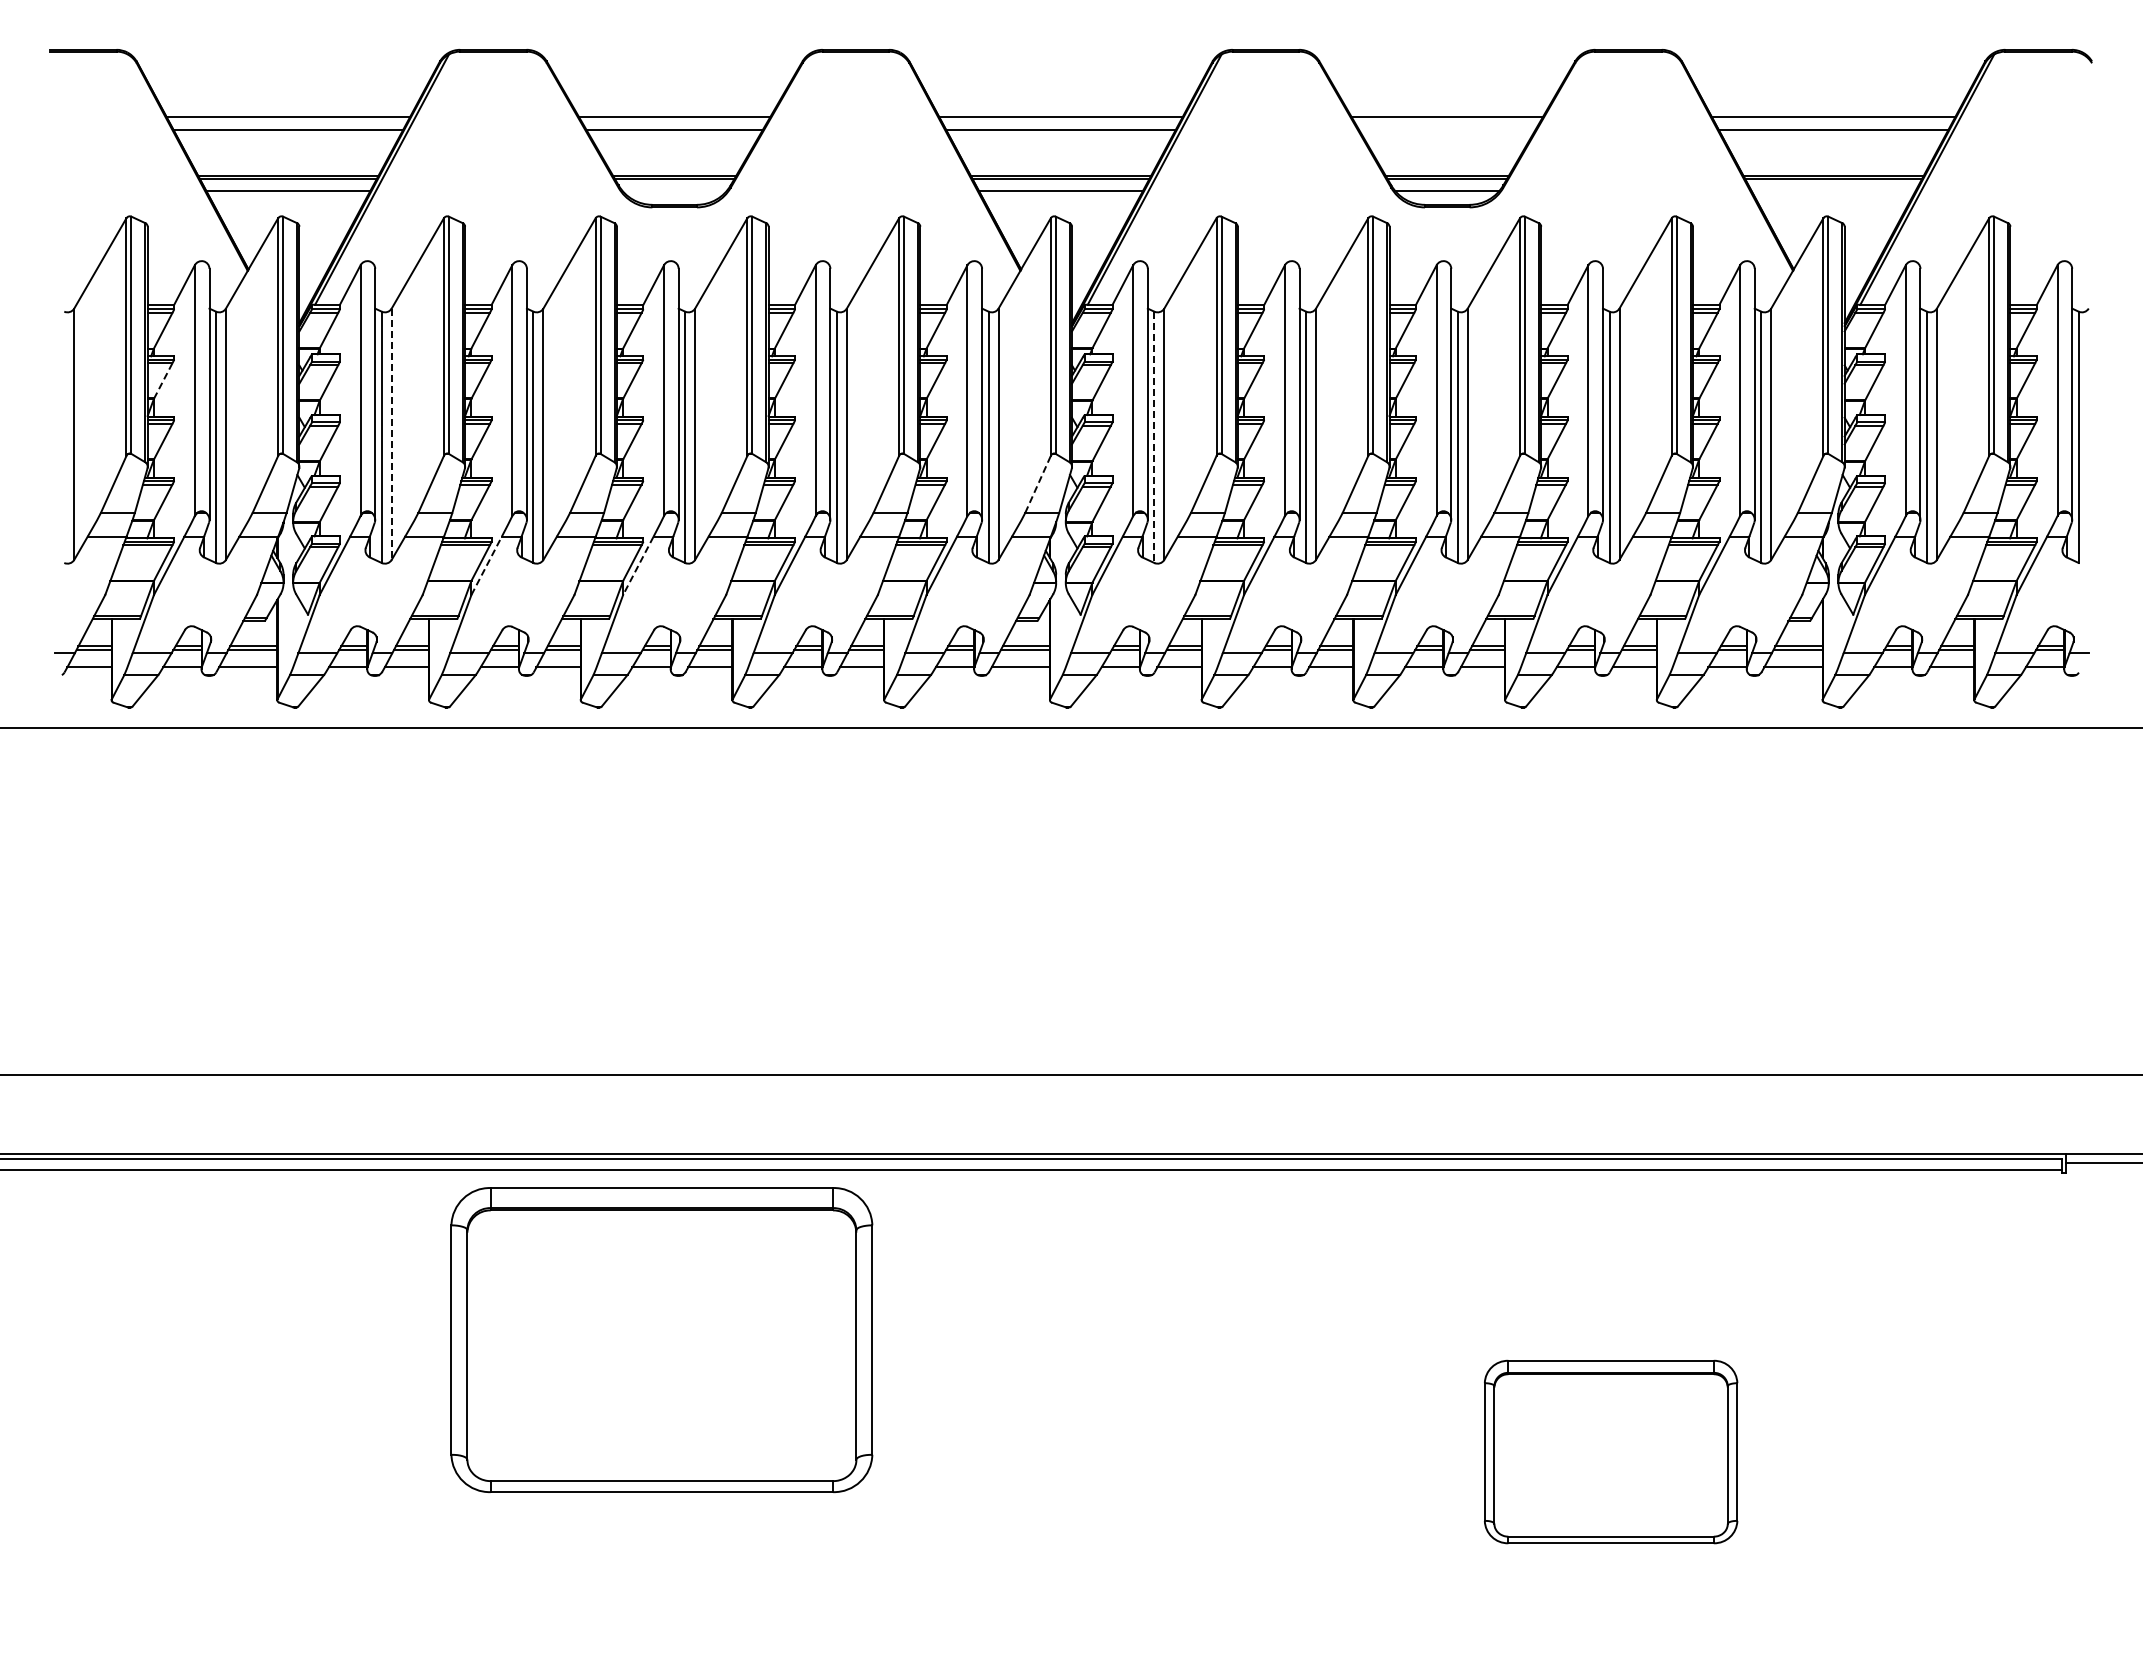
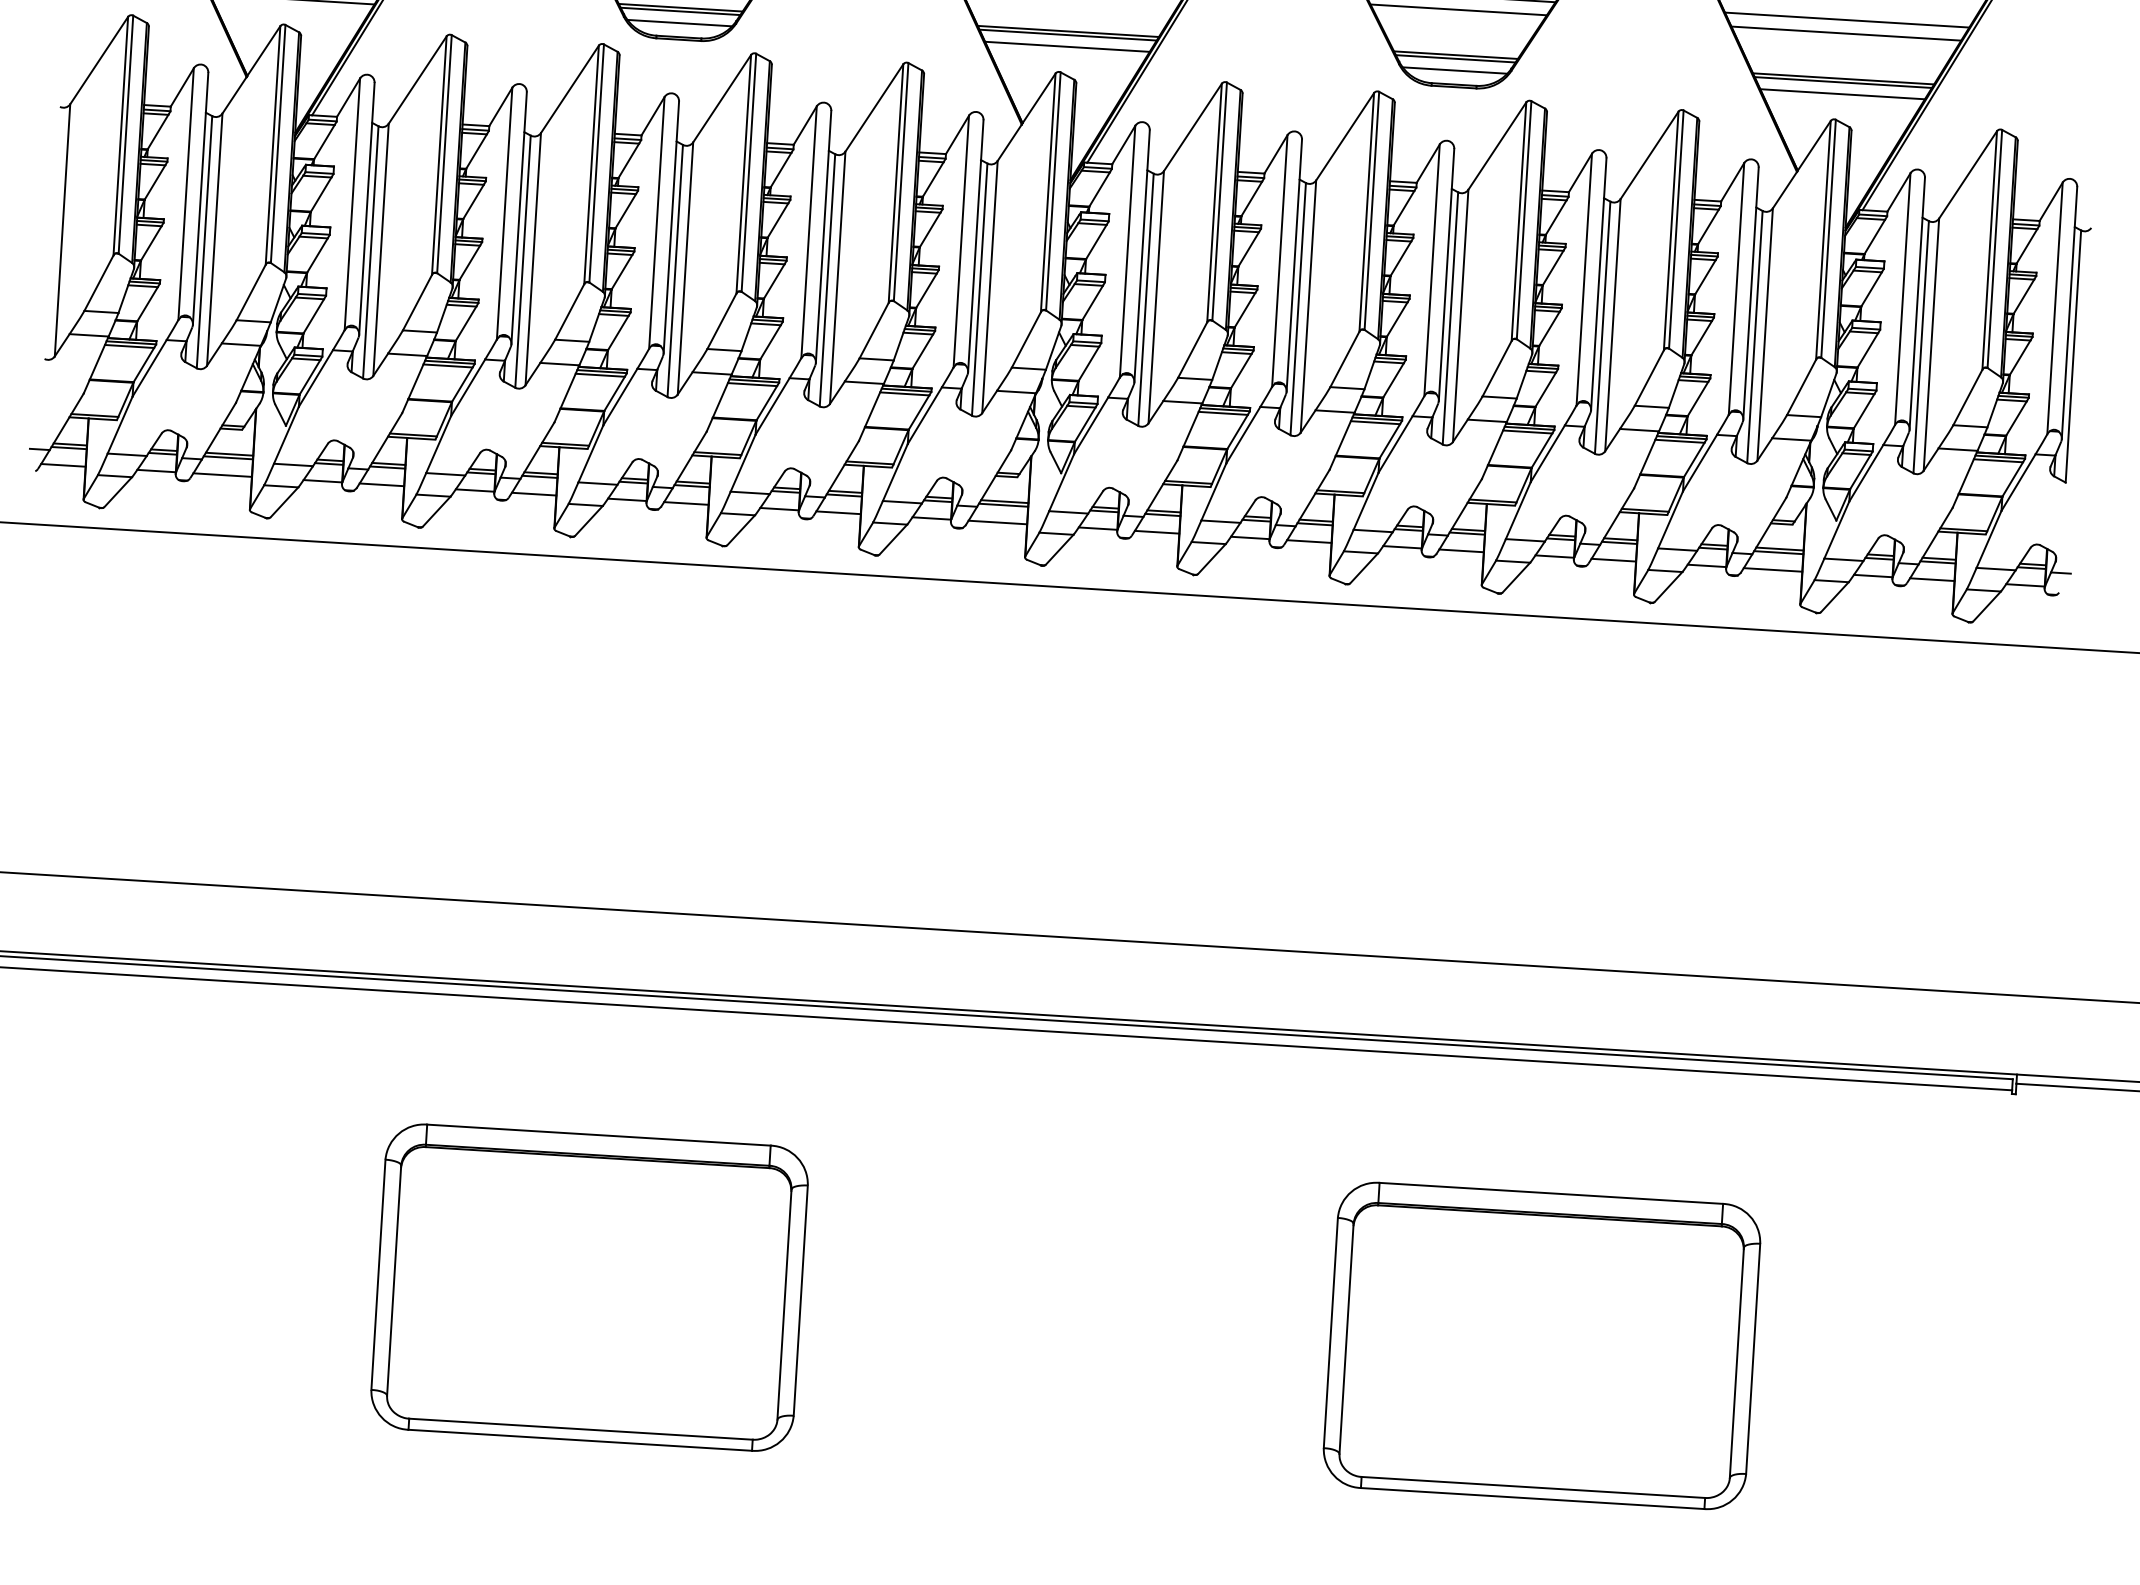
line: (1447, 130) -> (1458, 9), added
line: (674, 190) -> (679, 22), added
line: (1833, 190) -> (1842, 93), added
line: (163, 380) -> (155, 181), dashed -> solid
line: (391, 434) -> (380, 250), dashed -> solid
line: (1154, 437) -> (1146, 299), dashed -> solid
line: (1038, 483) -> (1026, 339), dashed -> solid
line: (486, 565) -> (468, 387), dashed -> solid
line: (638, 565) -> (620, 396), dashed -> solid
part: (661, 1339) -> (589, 1287), moved
part: (1610, 1451) -> (1541, 1345), size x1.67

